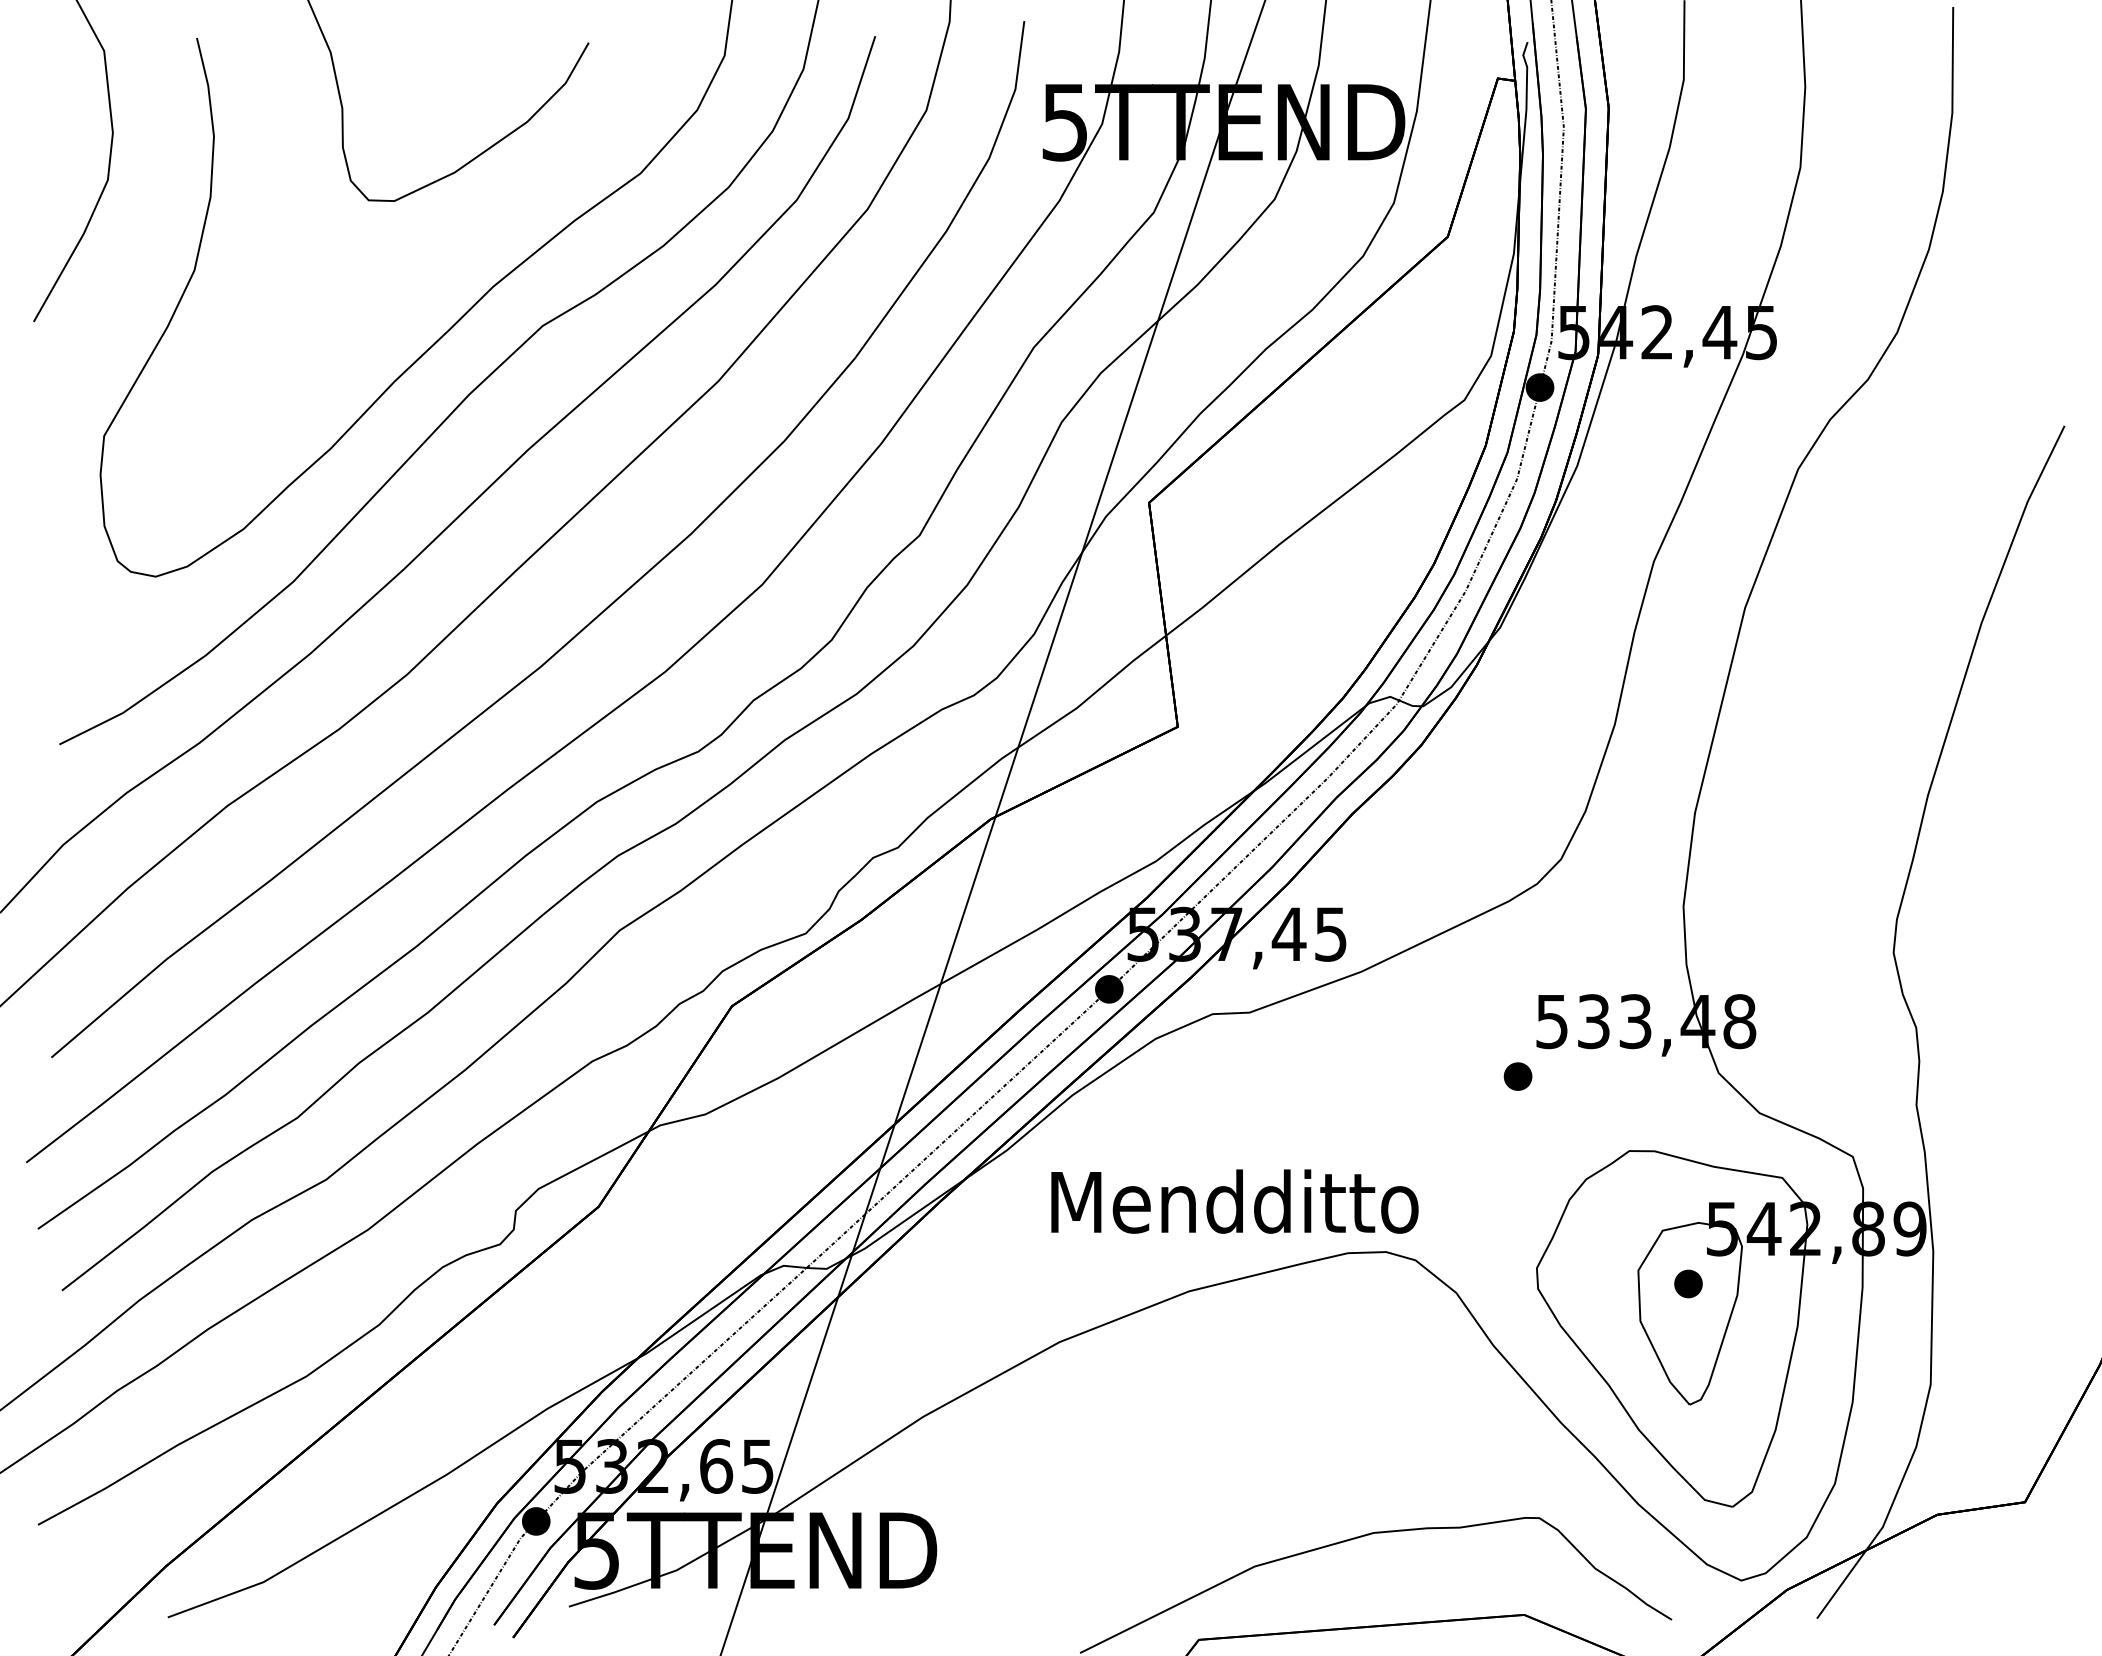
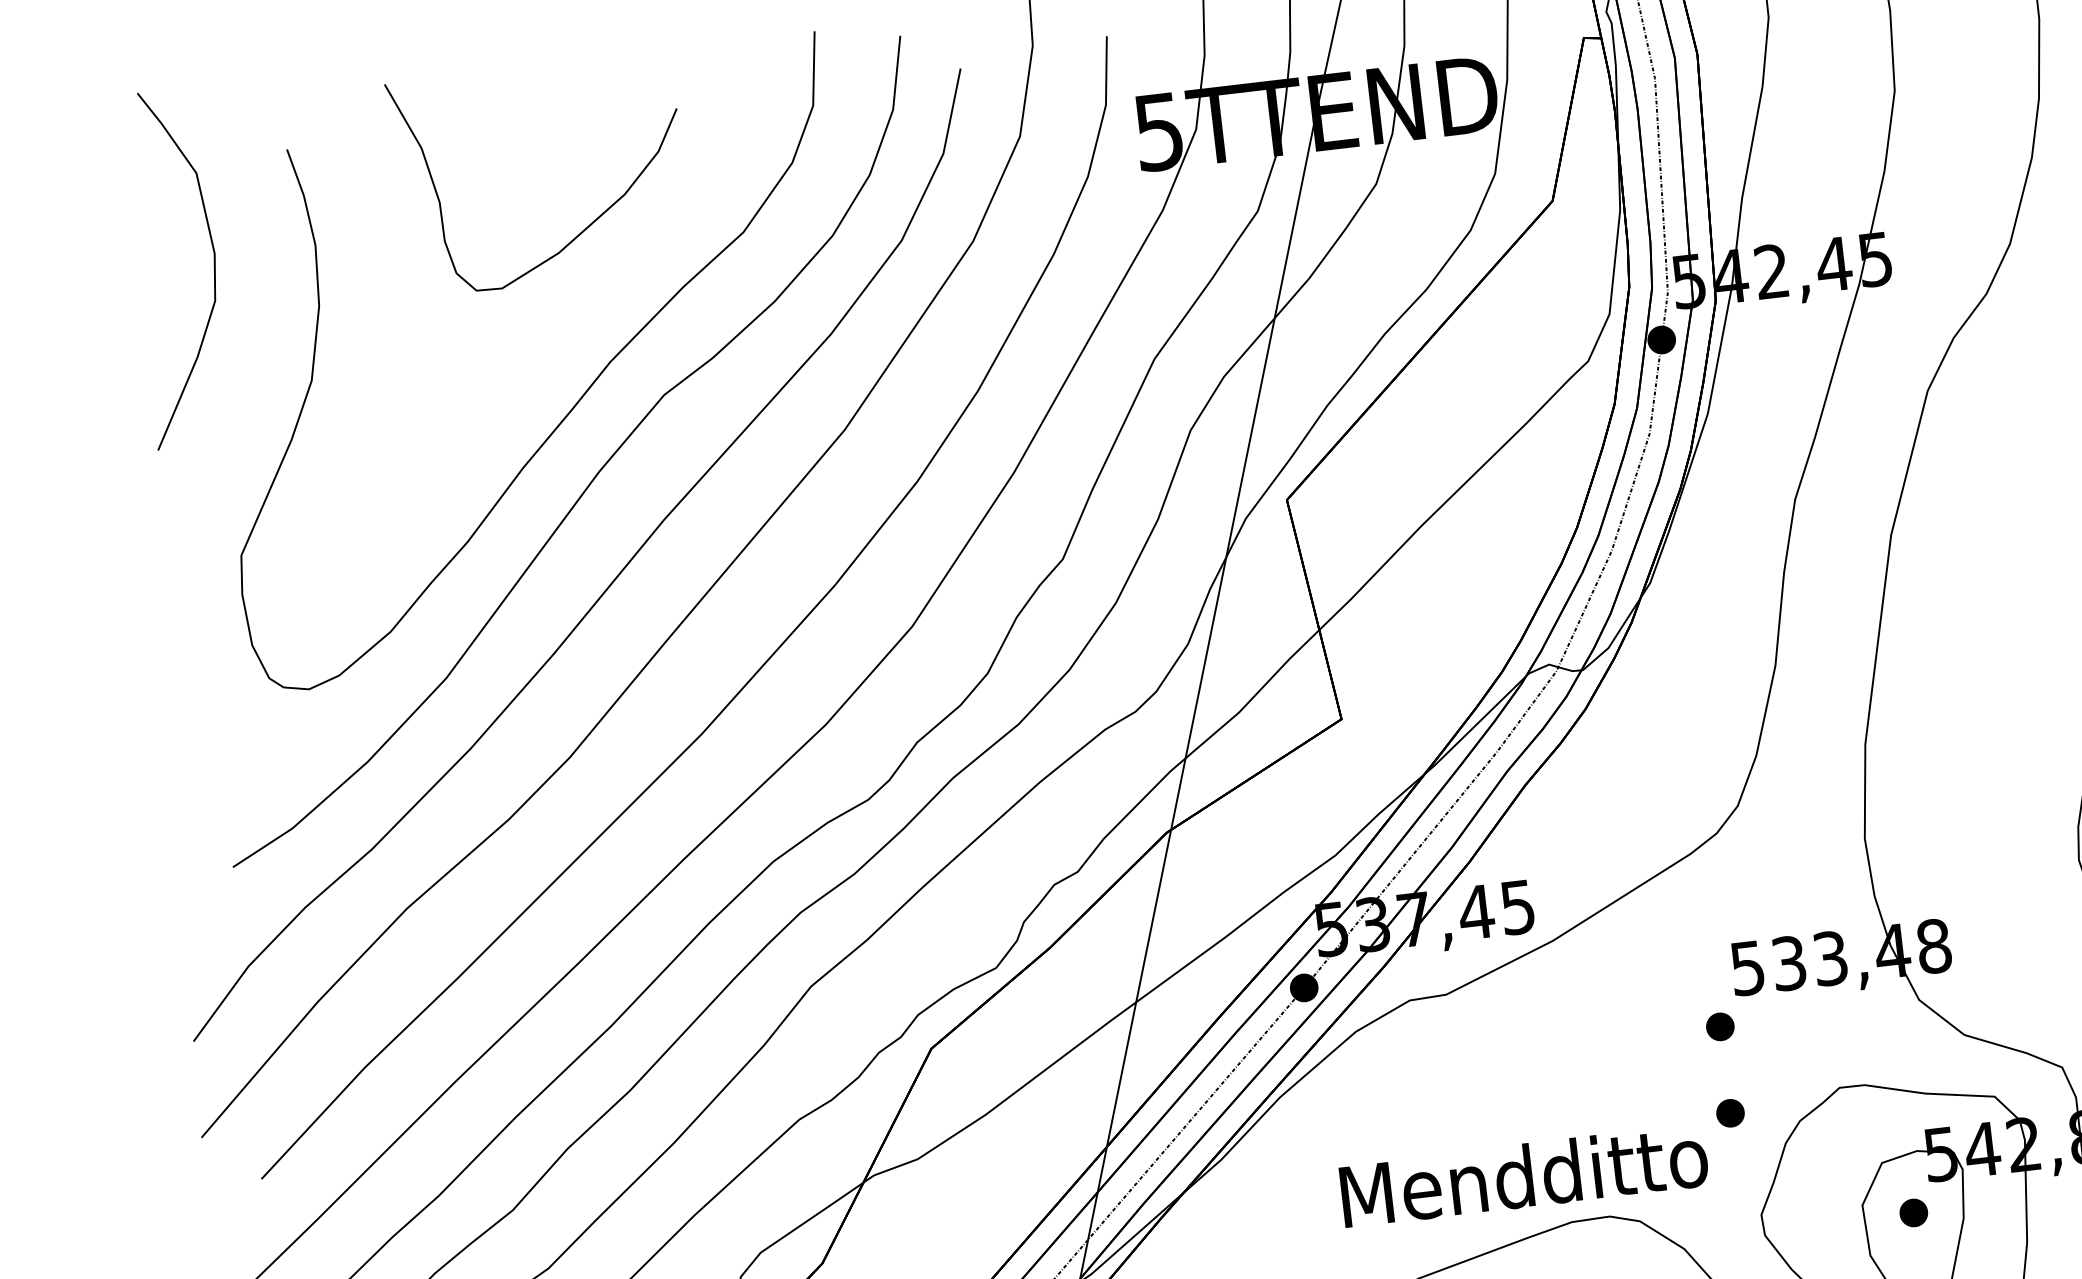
part: (1517, 1163) -> (1729, 1113), added
text: (1234, 1201) -> (1523, 1175), moved

